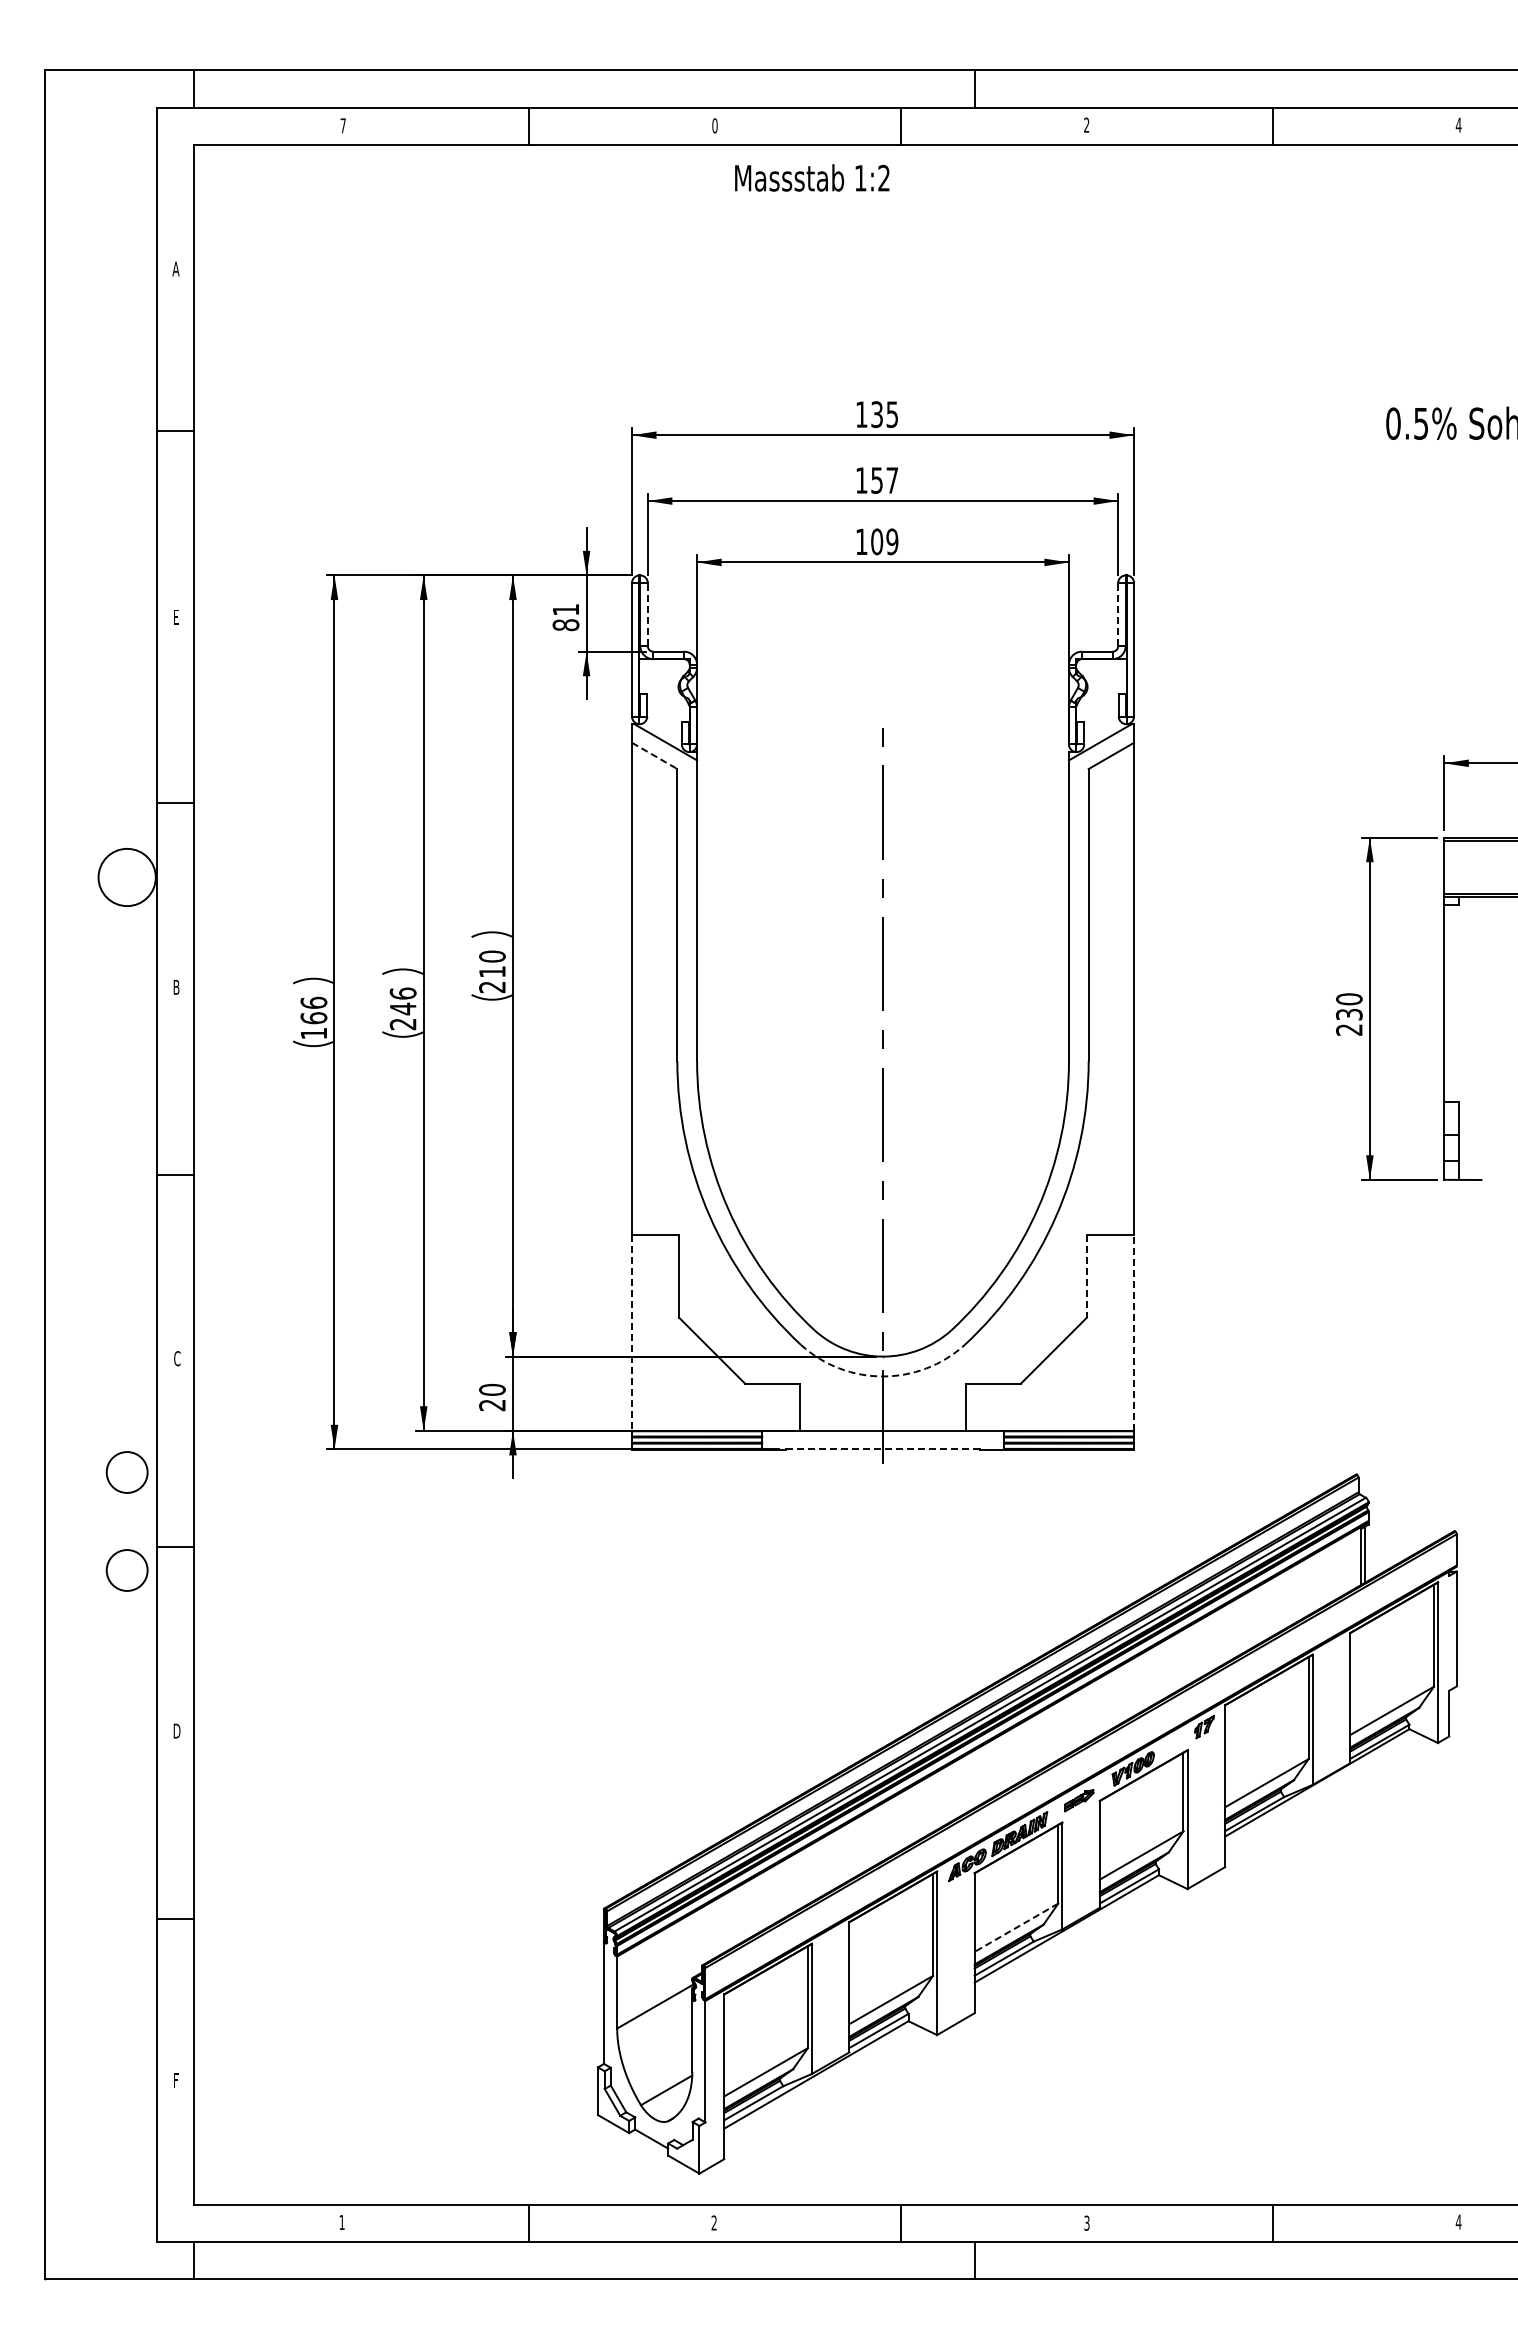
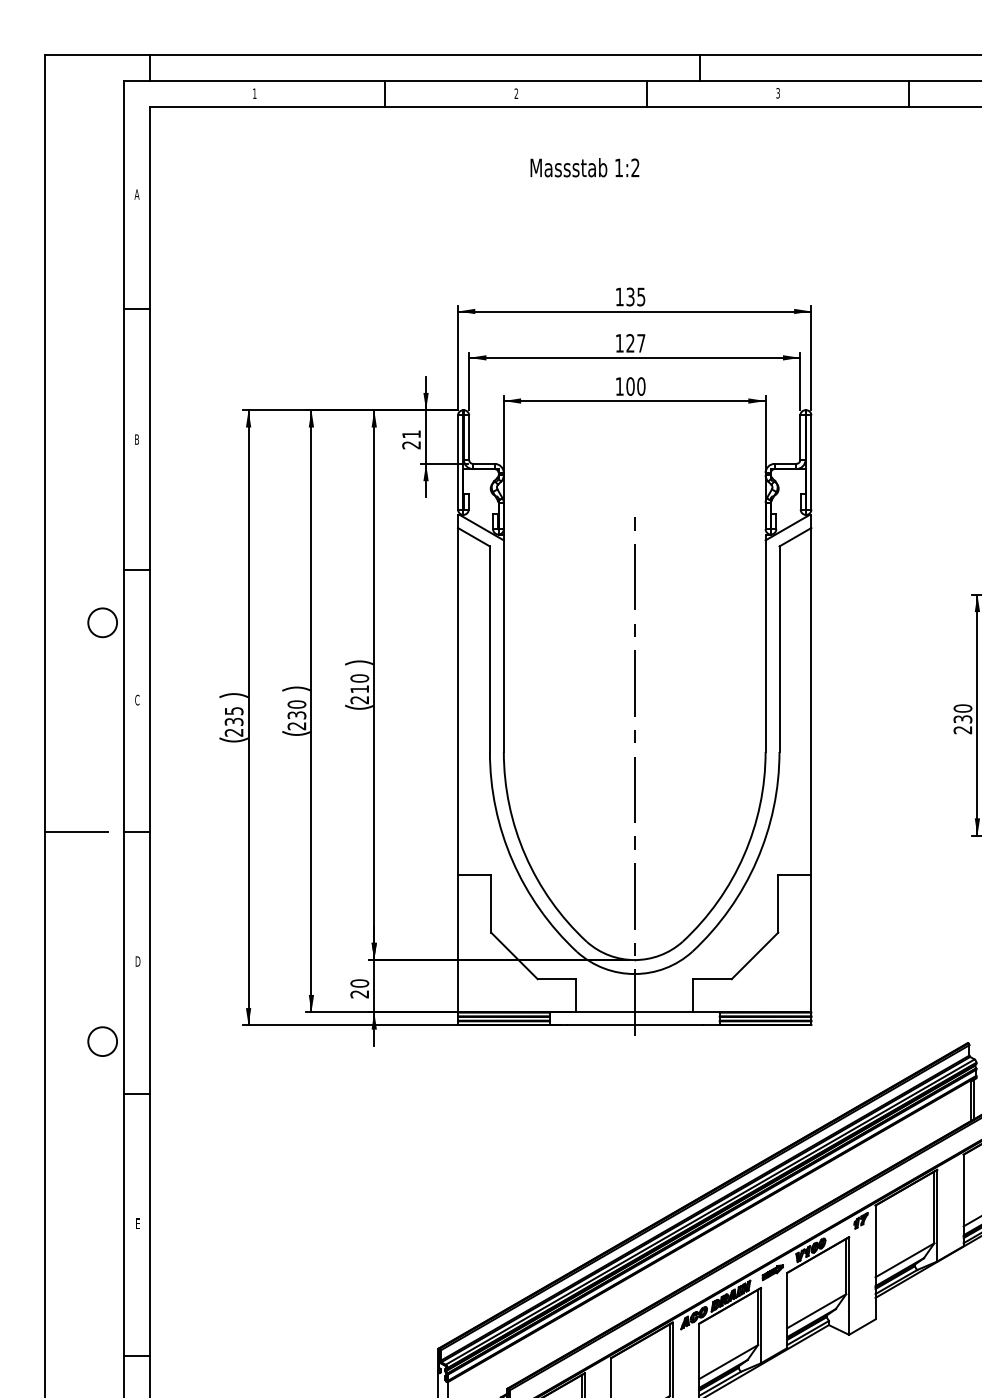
text: (342, 125) -> (254, 93), 7 -> 1
text: (714, 125) -> (516, 93), 0 -> 2
text: (1086, 125) -> (777, 93), 2 -> 3
text: (812, 177) -> (585, 167), moved
text: (876, 480) -> (630, 343), 157 -> 127
text: (892, 541) -> (641, 386), 109 -> 100
line: (647, 614) -> (468, 437), dashed -> solid
line: (1118, 614) -> (800, 437), dashed -> solid
text: (175, 616) -> (136, 439), E -> B
text: (565, 625) -> (411, 445), 81 -> 21
line: (655, 756) -> (474, 537), dashed -> solid
circle: (126, 877) -> (102, 622), size x0.71
text: (176, 986) -> (137, 699), B -> C
text: (402, 1001) -> (296, 710), 246 -> 230
text: (313, 1017) -> (233, 721), 166 -> 235
line: (89, 1175) -> (76, 832), added
line: (1086, 1276) -> (777, 903), dashed -> solid
line: (632, 1333) -> (458, 943), dashed -> solid
line: (1134, 1333) -> (811, 943), dashed -> solid
text: (177, 1358) -> (138, 961), C -> D
arc: (883, 1376) -> (635, 974), dashed -> solid
line: (883, 1449) -> (635, 1025), dashed -> solid
circle: (126, 1570) -> (102, 1110), removed
text: (176, 1730) -> (137, 1223), D -> E
line: (1016, 1927) -> (728, 1361), dashed -> solid

